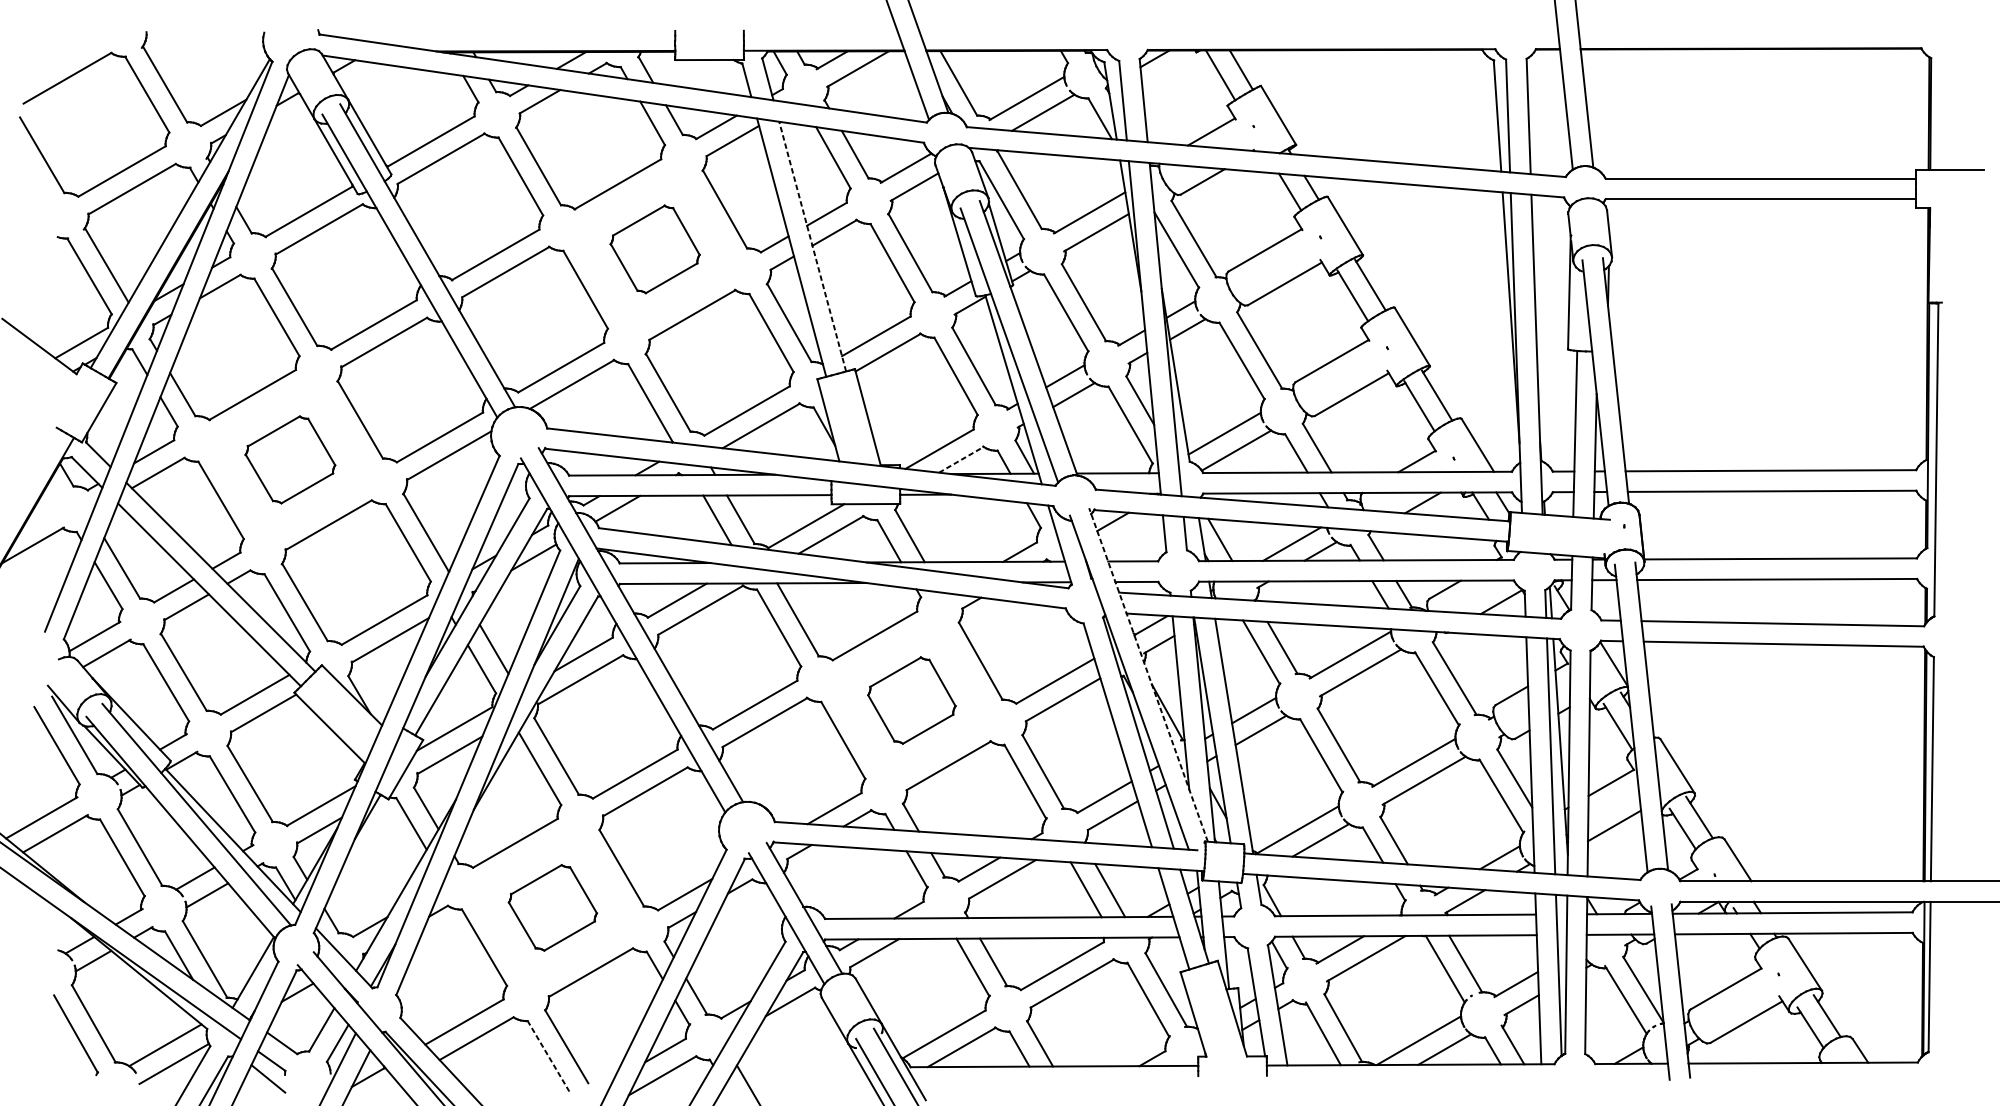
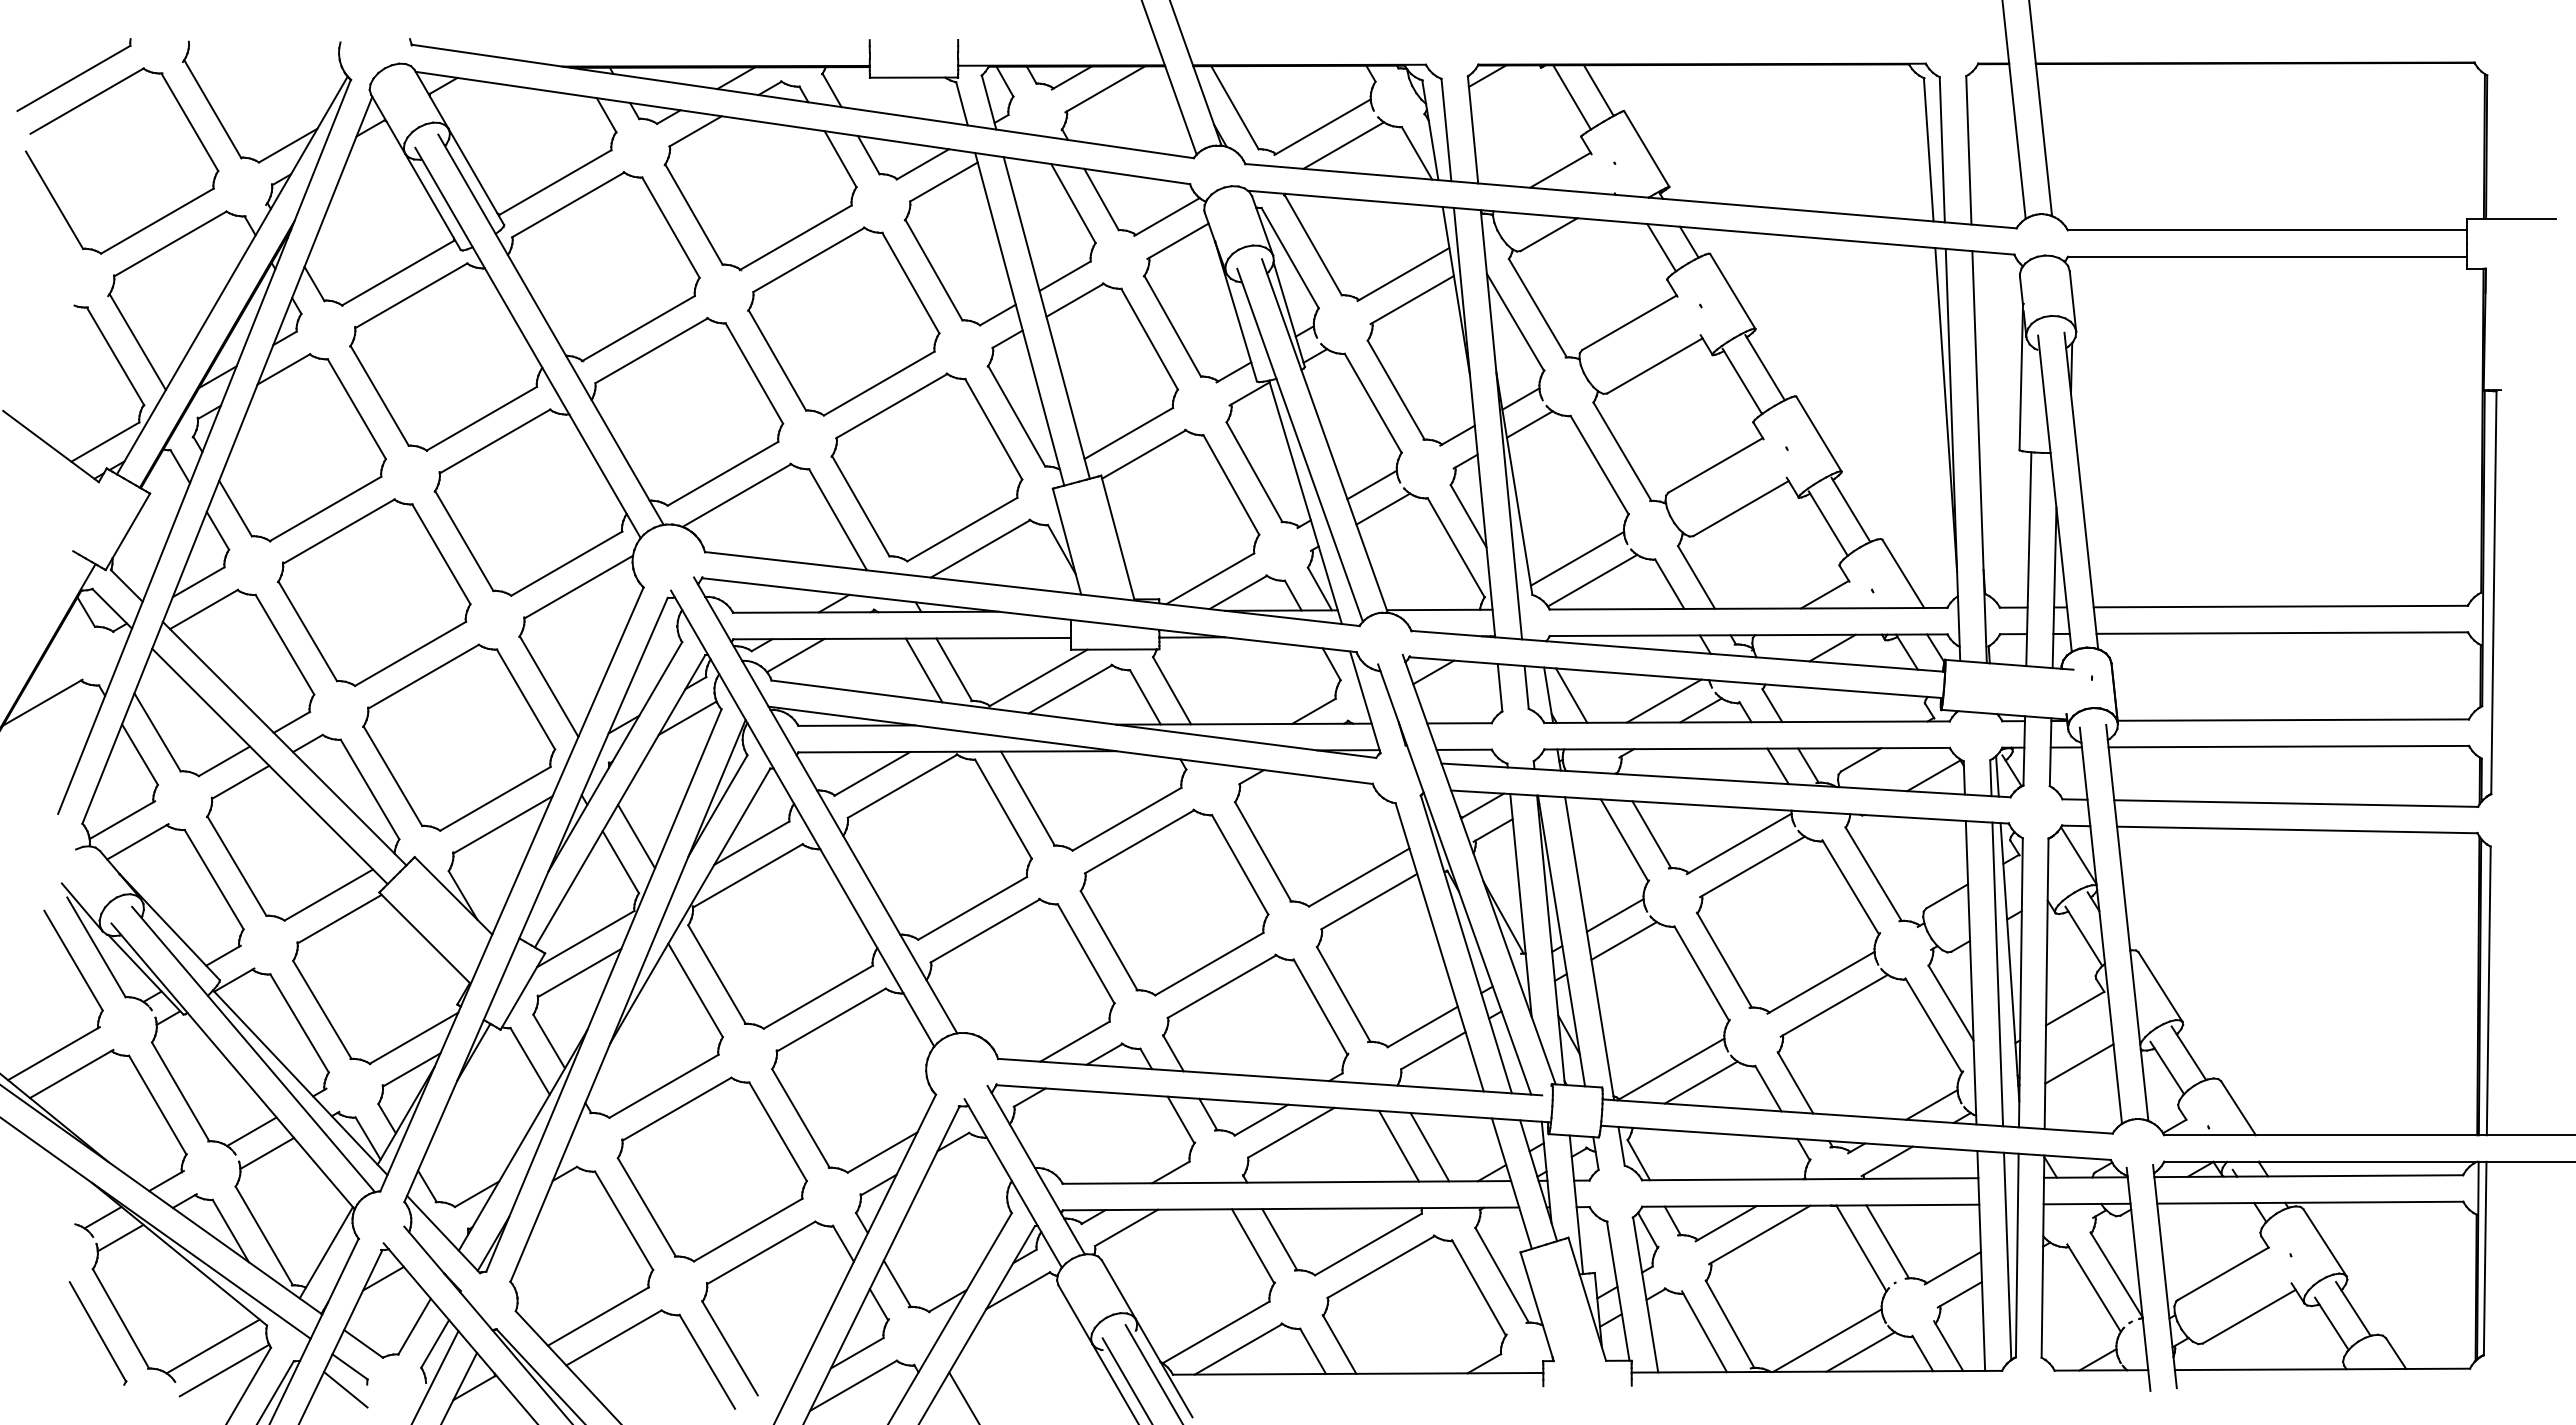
part: (56, 57) -> (73, 74), added
line: (812, 246) -> (1046, 317), dashed -> solid
part: (654, 249) -> (843, 321), size x1.67
part: (289, 459) -> (373, 592), size x1.67
line: (961, 459) -> (1238, 592), dashed -> solid
line: (1148, 674) -> (1479, 869), dashed -> solid
part: (911, 700) -> (1174, 902), size x1.67
part: (552, 907) -> (711, 1169), size x1.67
line: (549, 1056) -> (707, 1361), dashed -> solid

